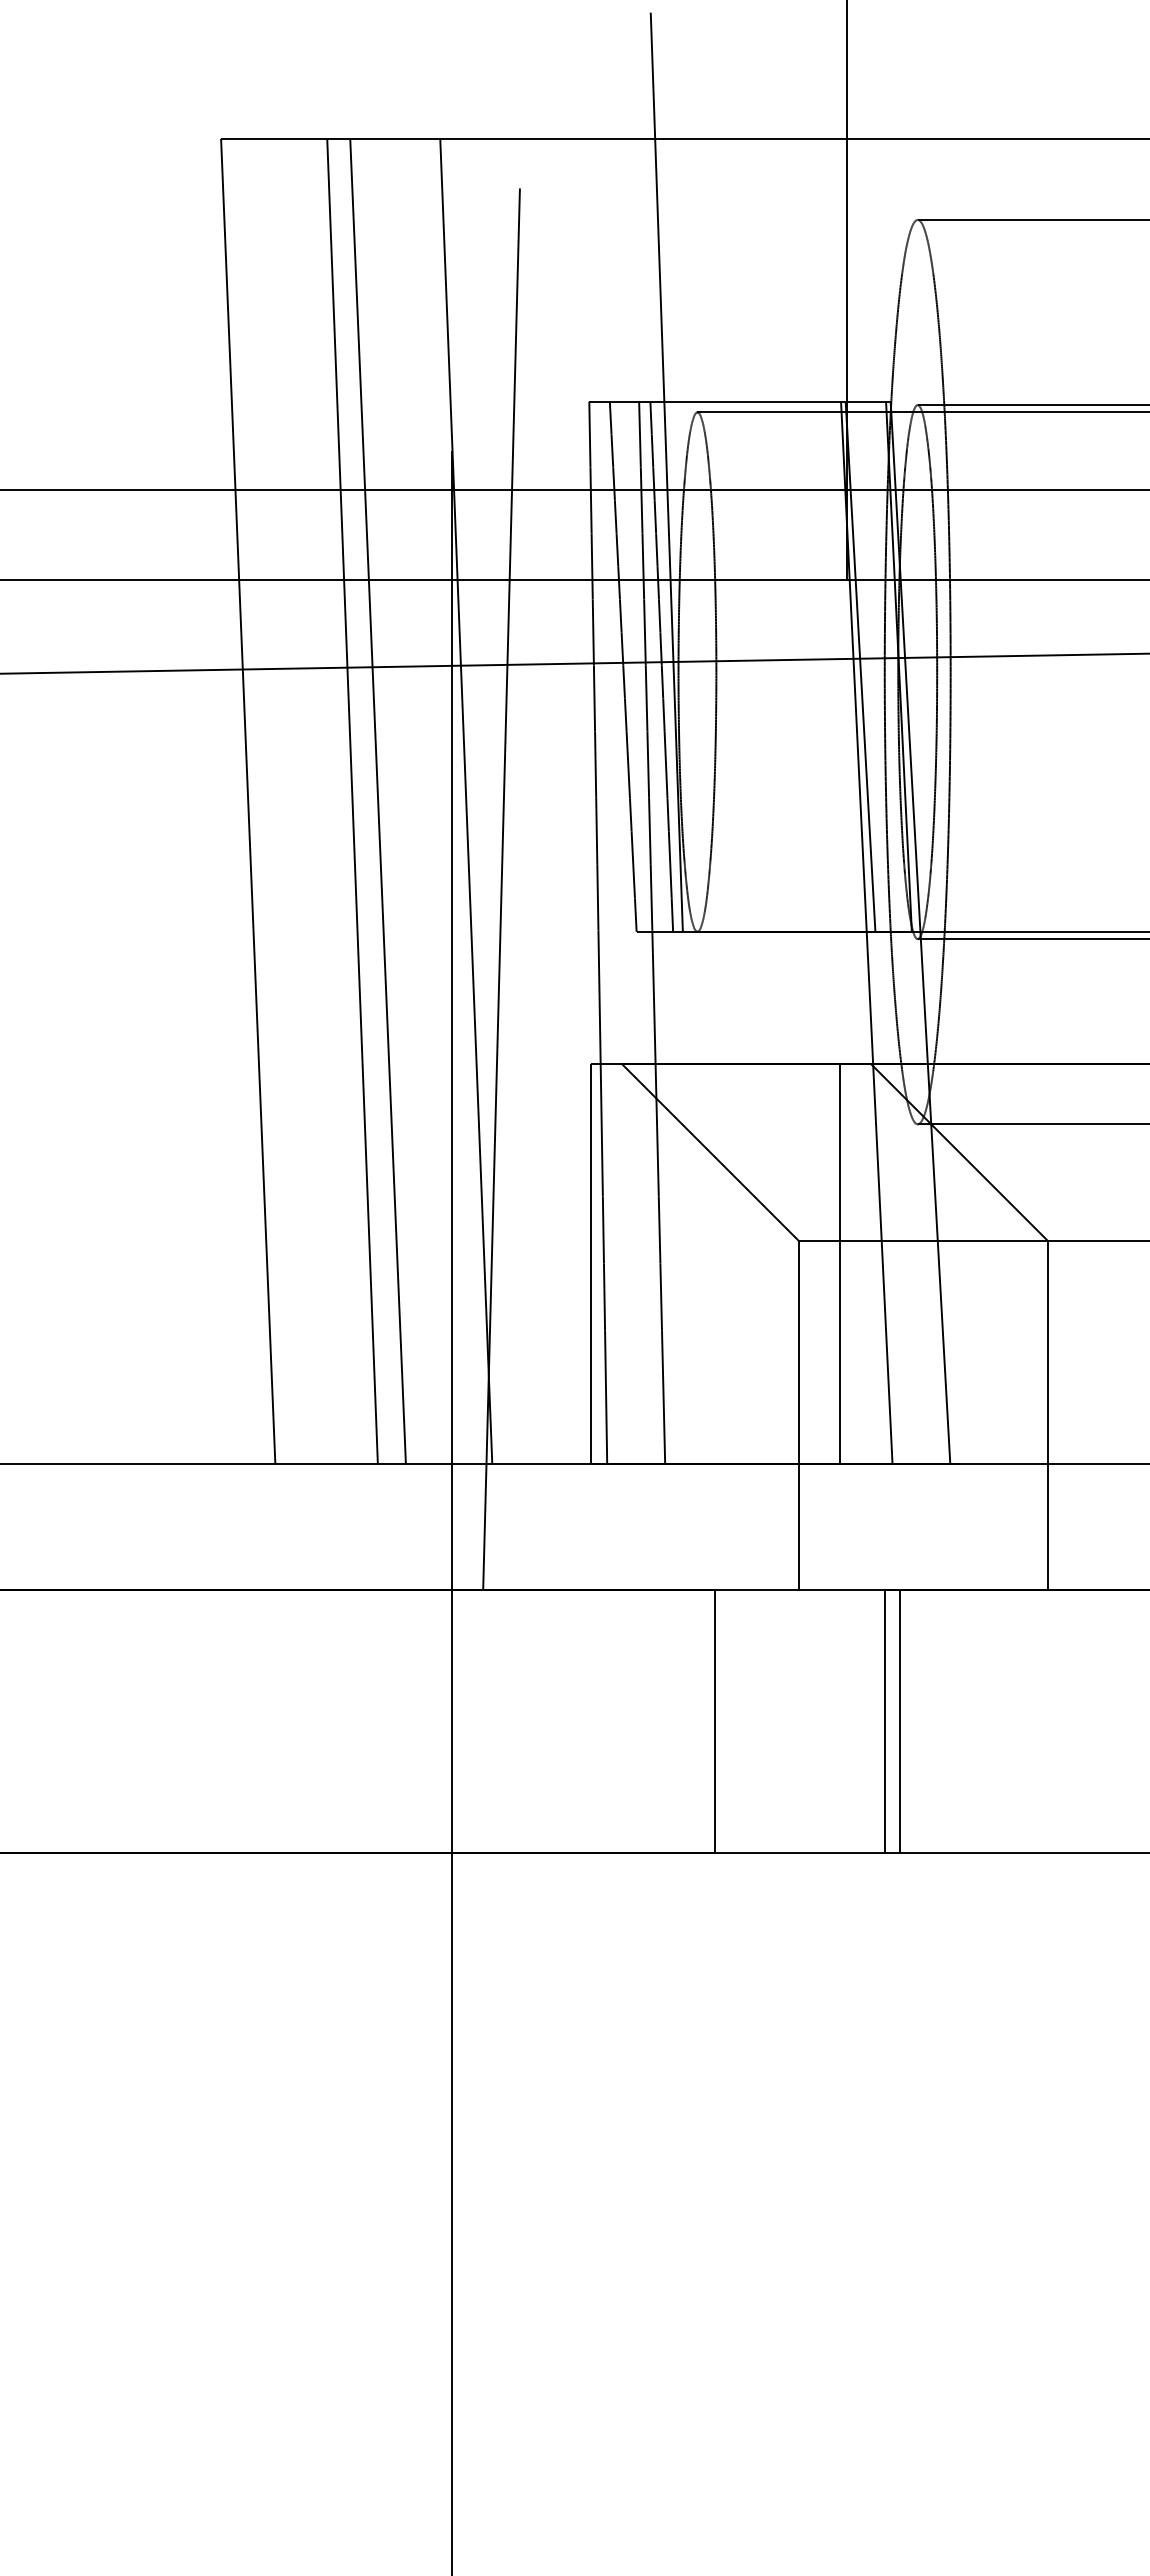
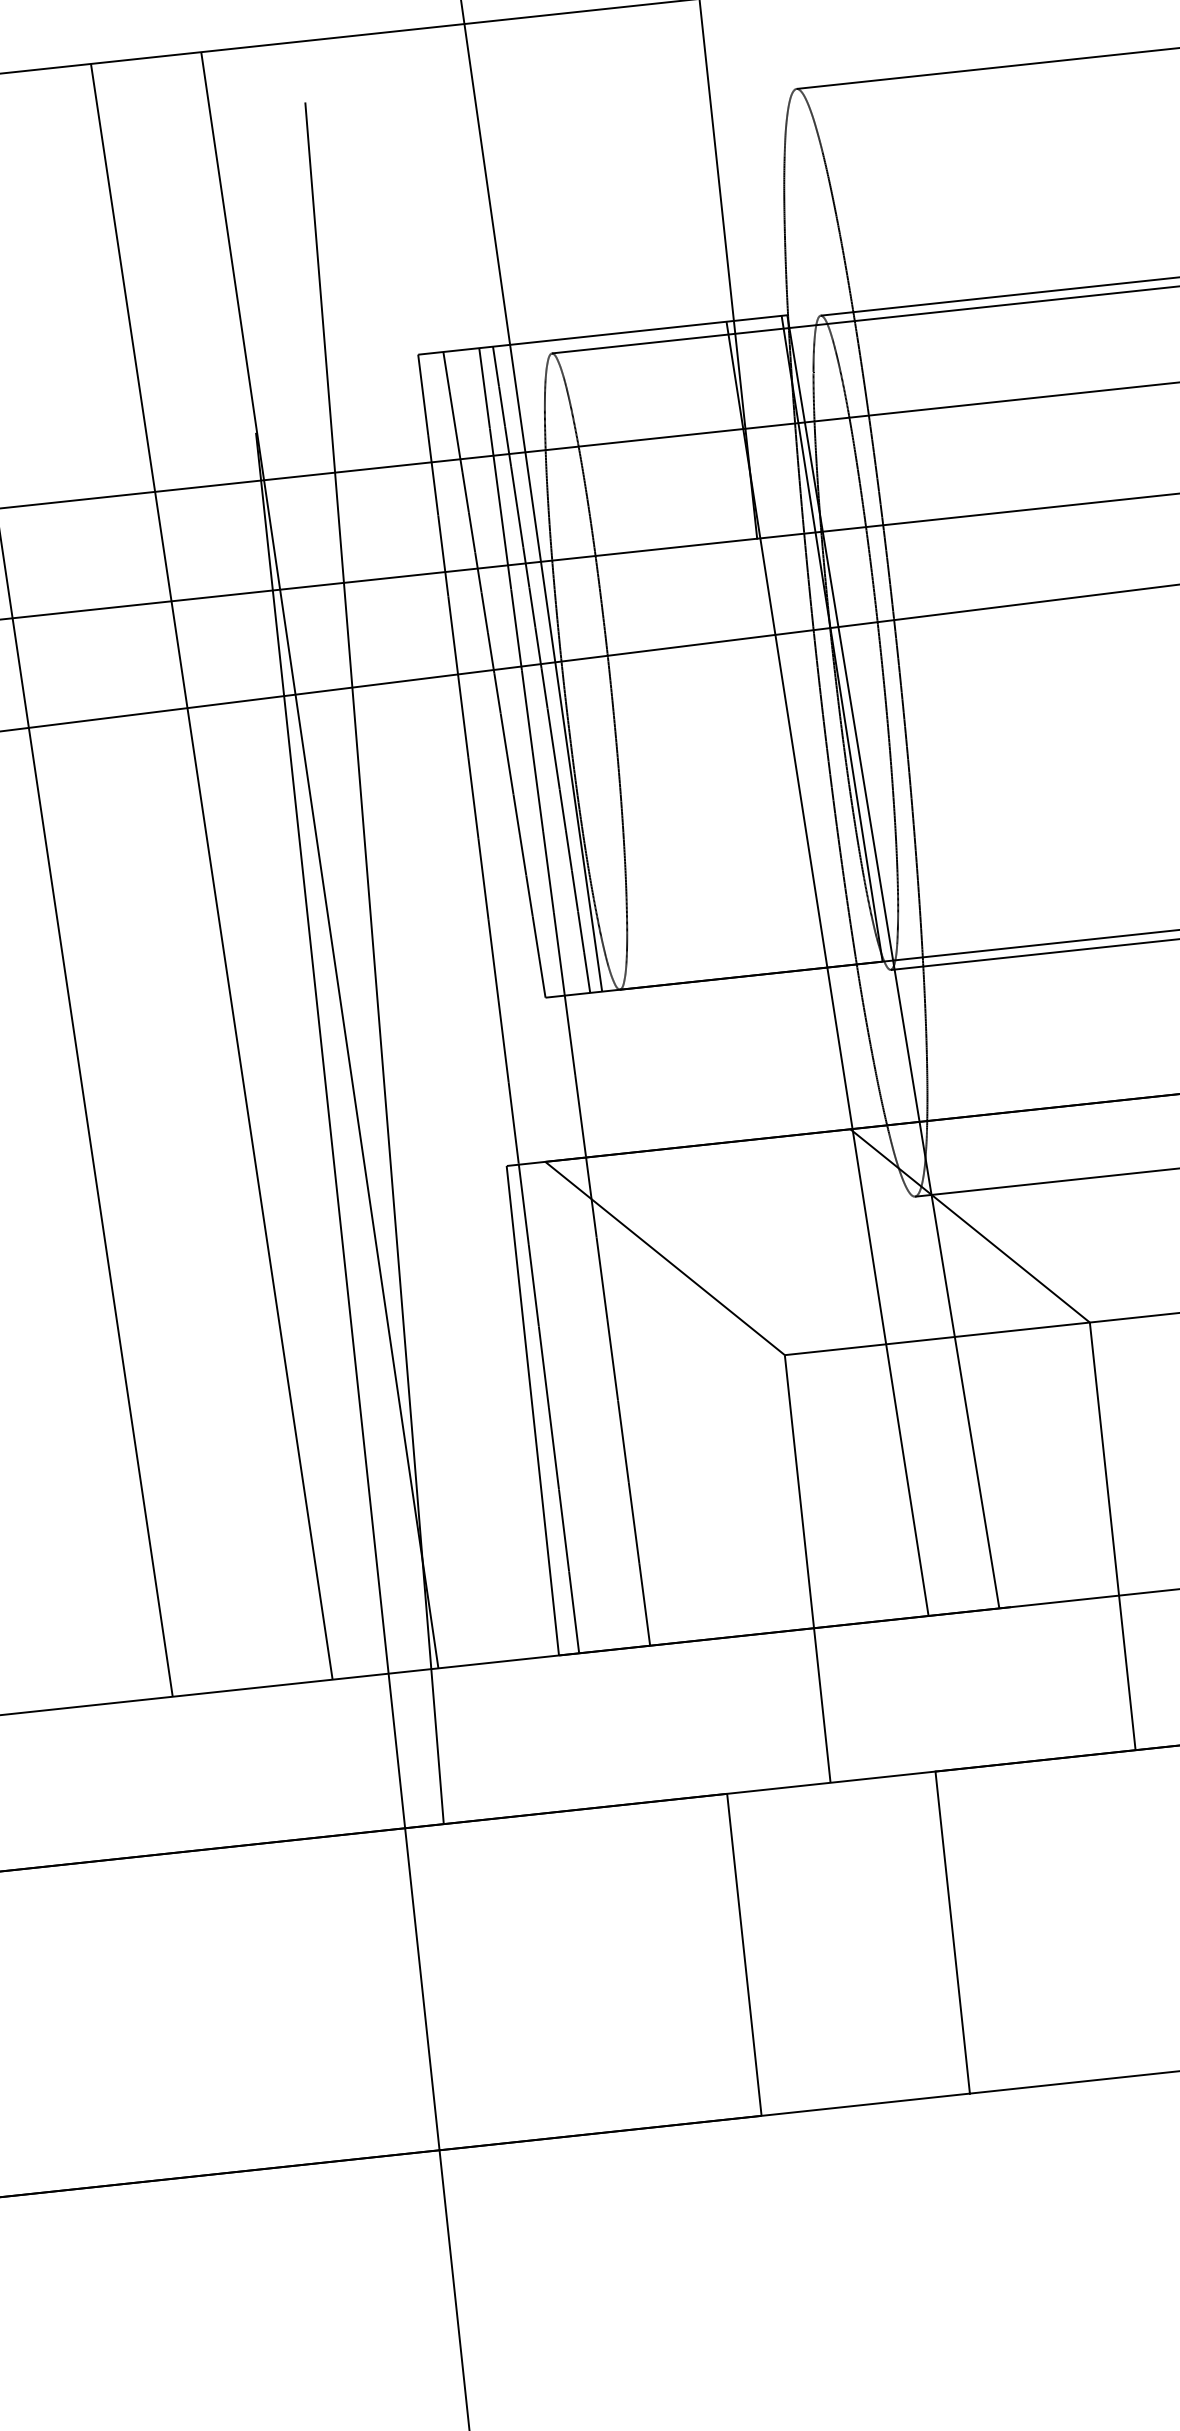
line: (860, 666) -> (784, 643), removed
line: (352, 801) -> (180, 875), removed
line: (839, 1264) -> (837, 1378), removed
line: (899, 1721) -> (970, 1930), removed

